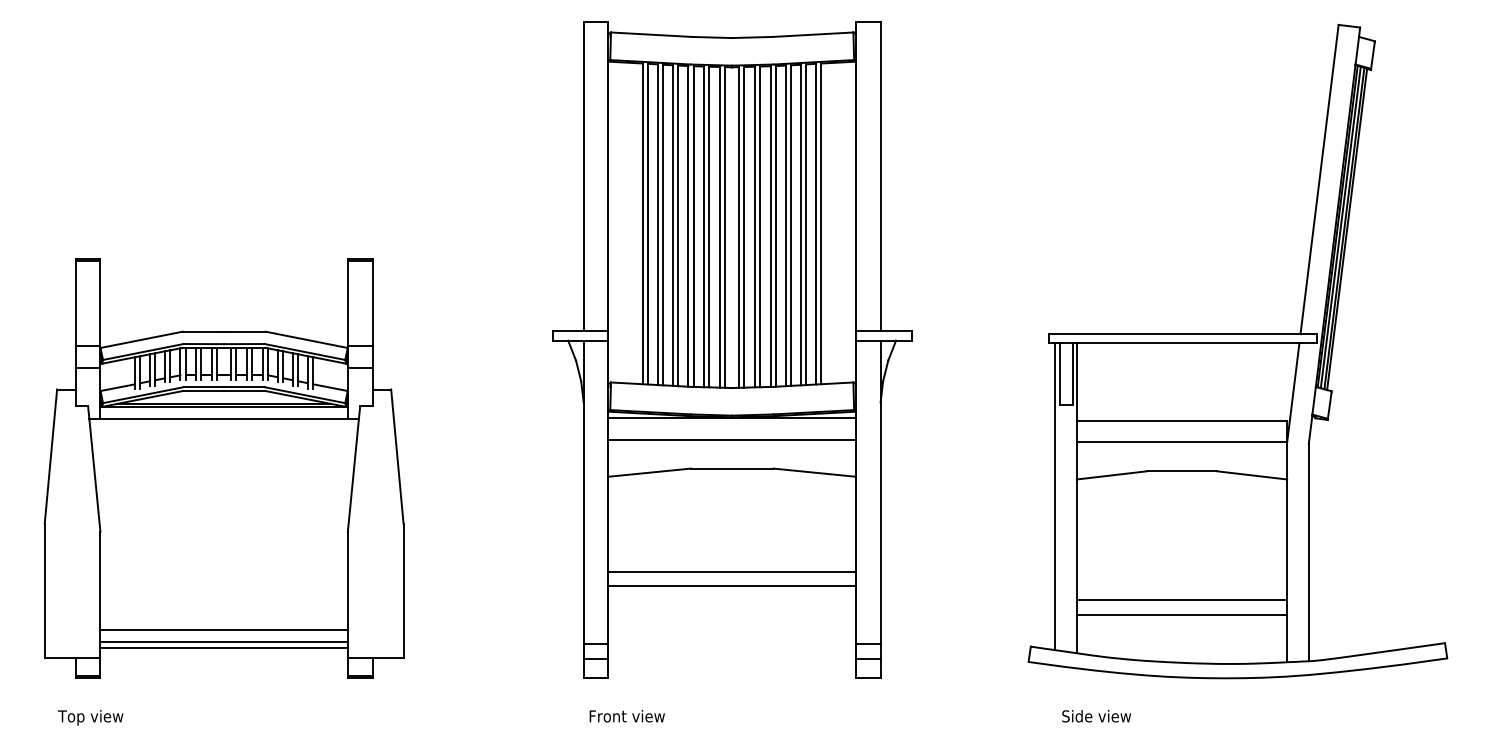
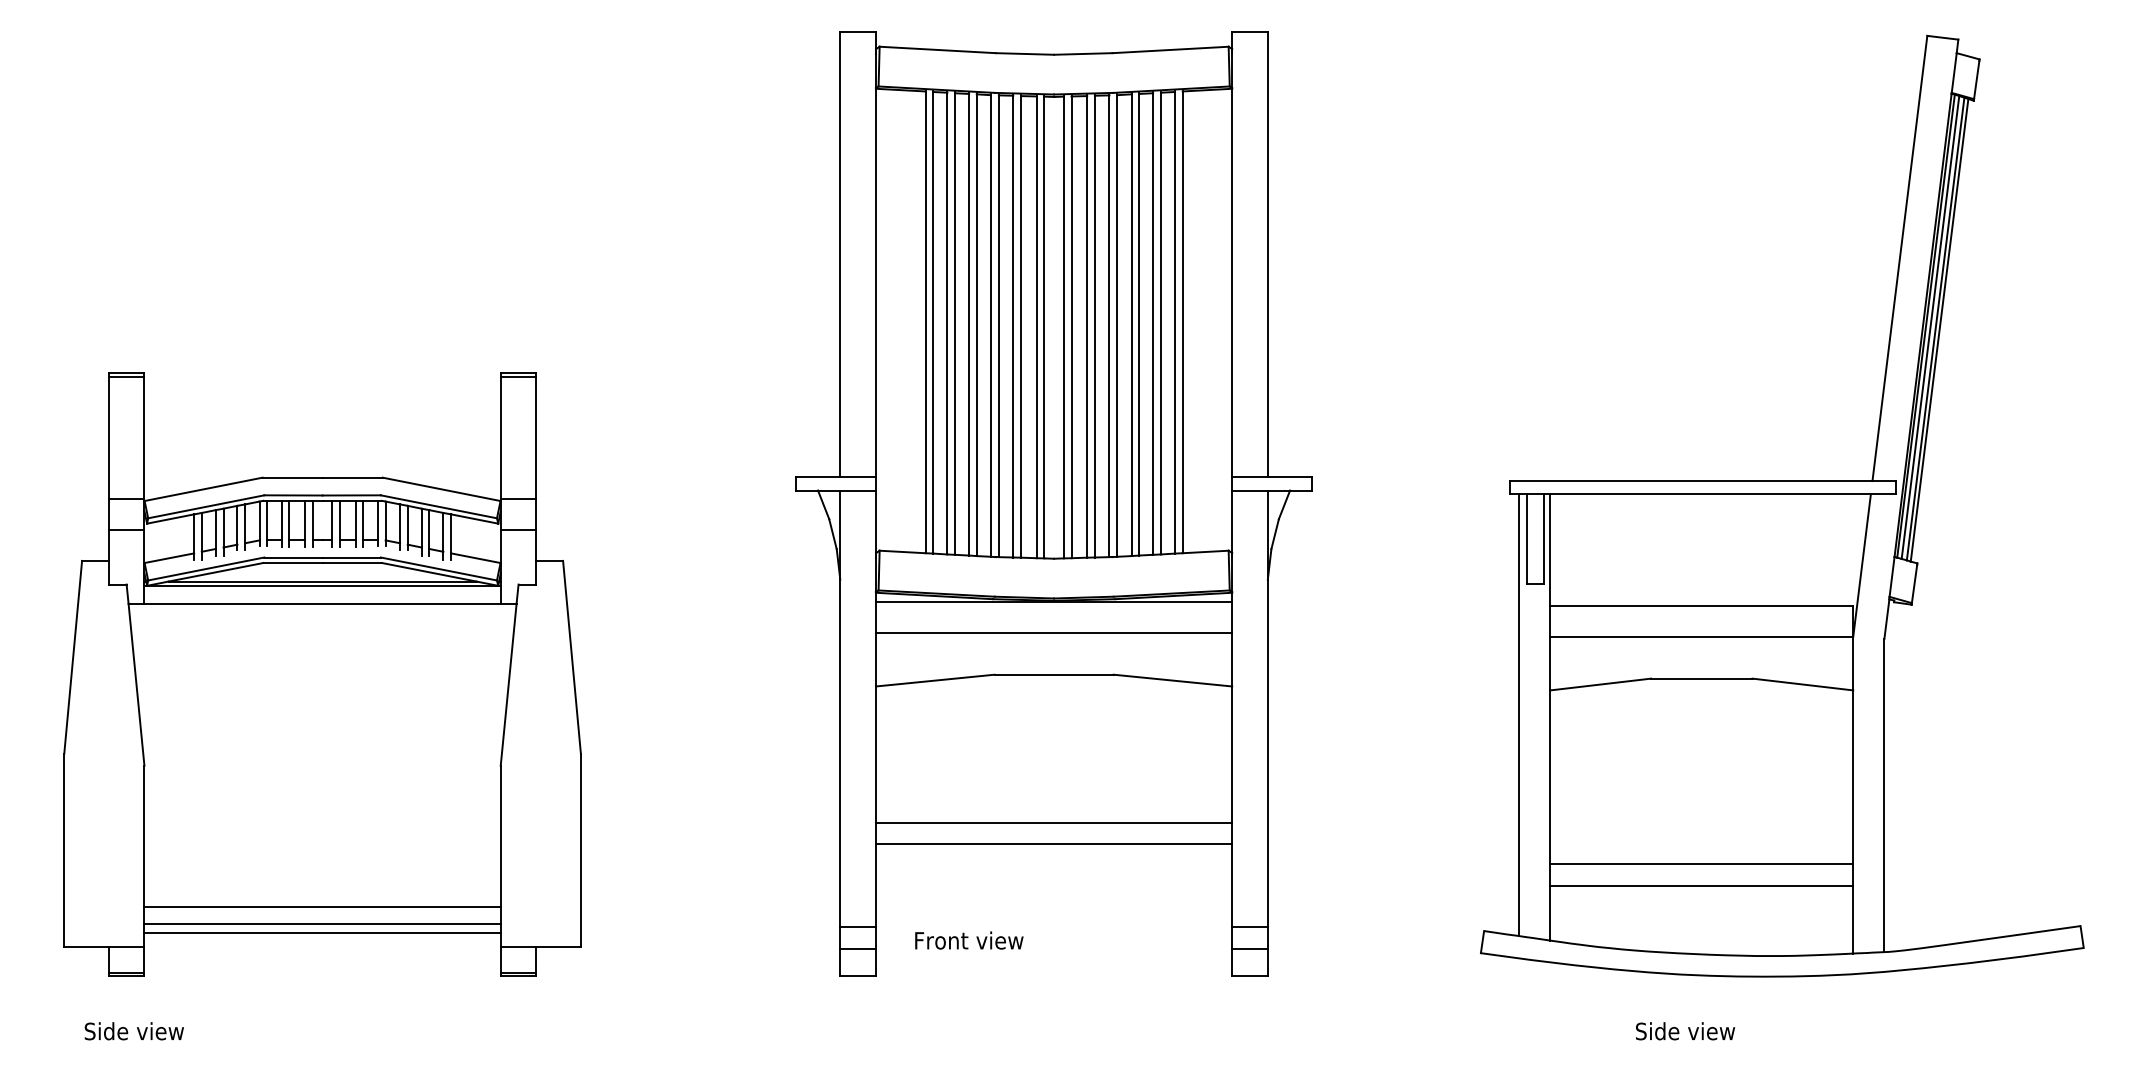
text: (626, 716) -> (968, 940), moved
text: (1096, 716) -> (1685, 1031), moved
text: (92, 717) -> (133, 1033), Top view -> Side view

